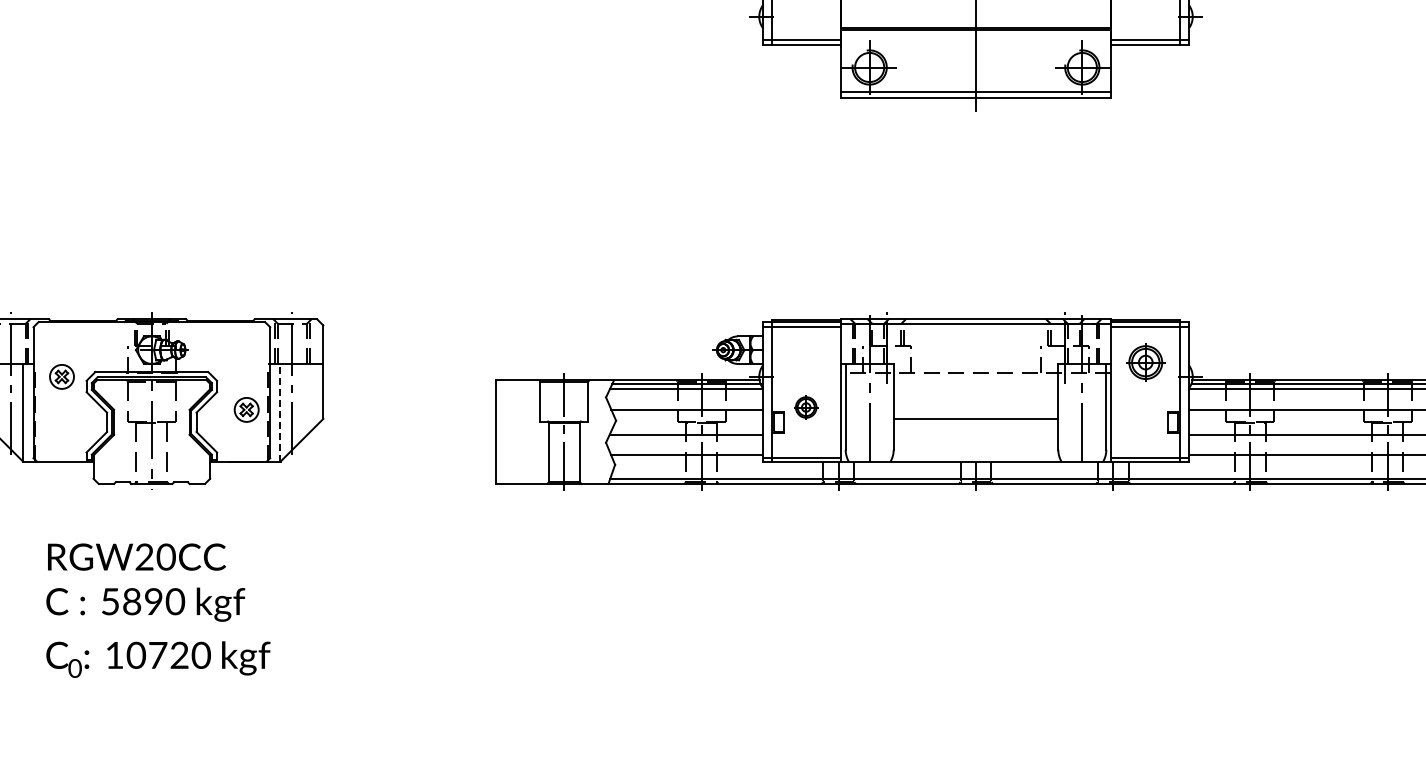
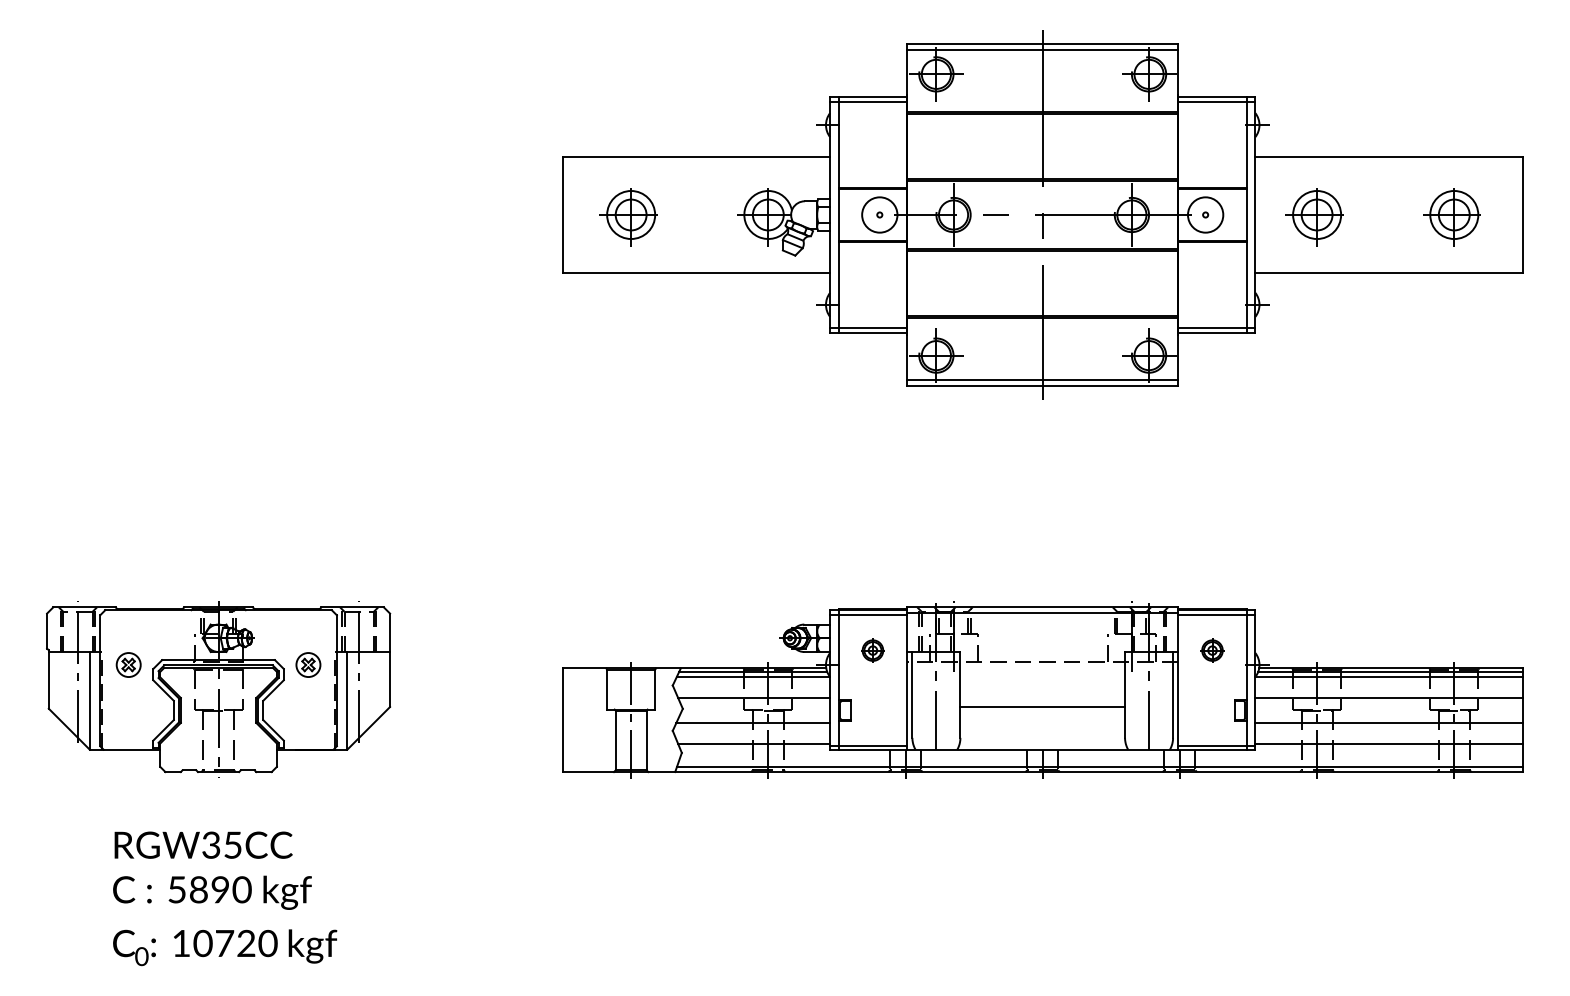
part: (1145, 362) -> (1212, 650), size x0.62
part: (805, 407) -> (872, 650), moved
part: (246, 409) -> (308, 664), moved
line: (280, 412) -> (347, 700), dashed -> solid
text: (155, 556) -> (222, 844), RGW20CC -> RGW35CC

